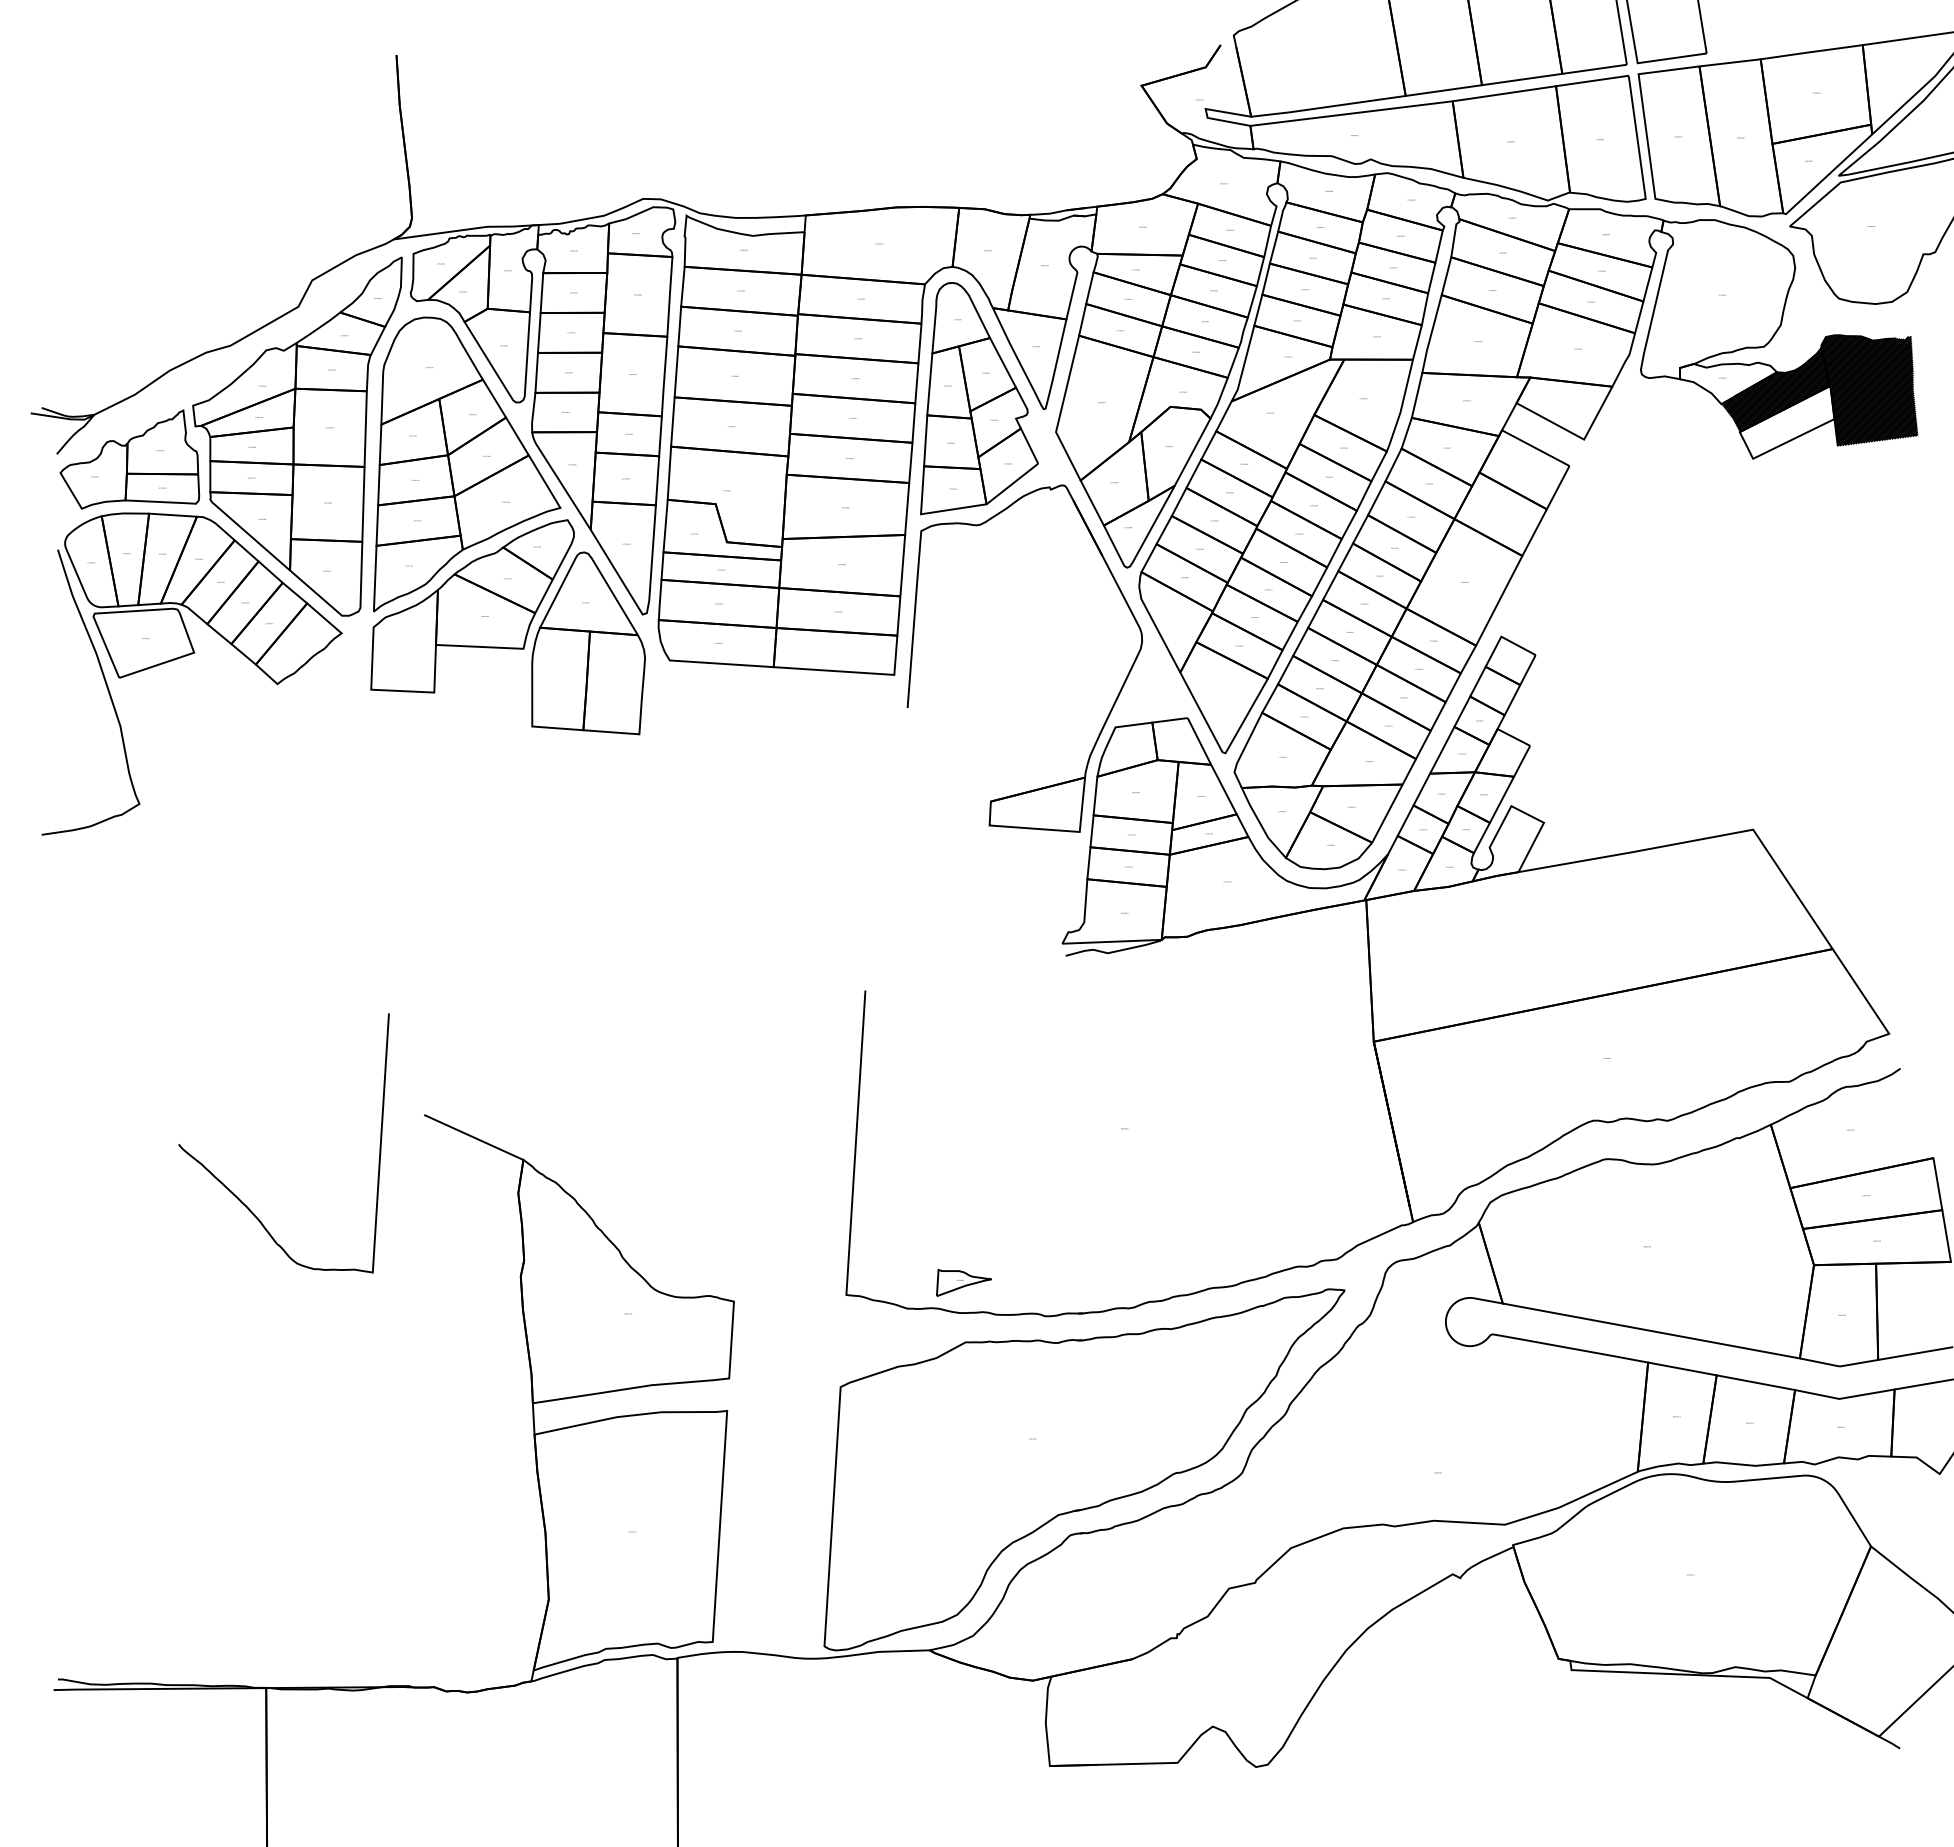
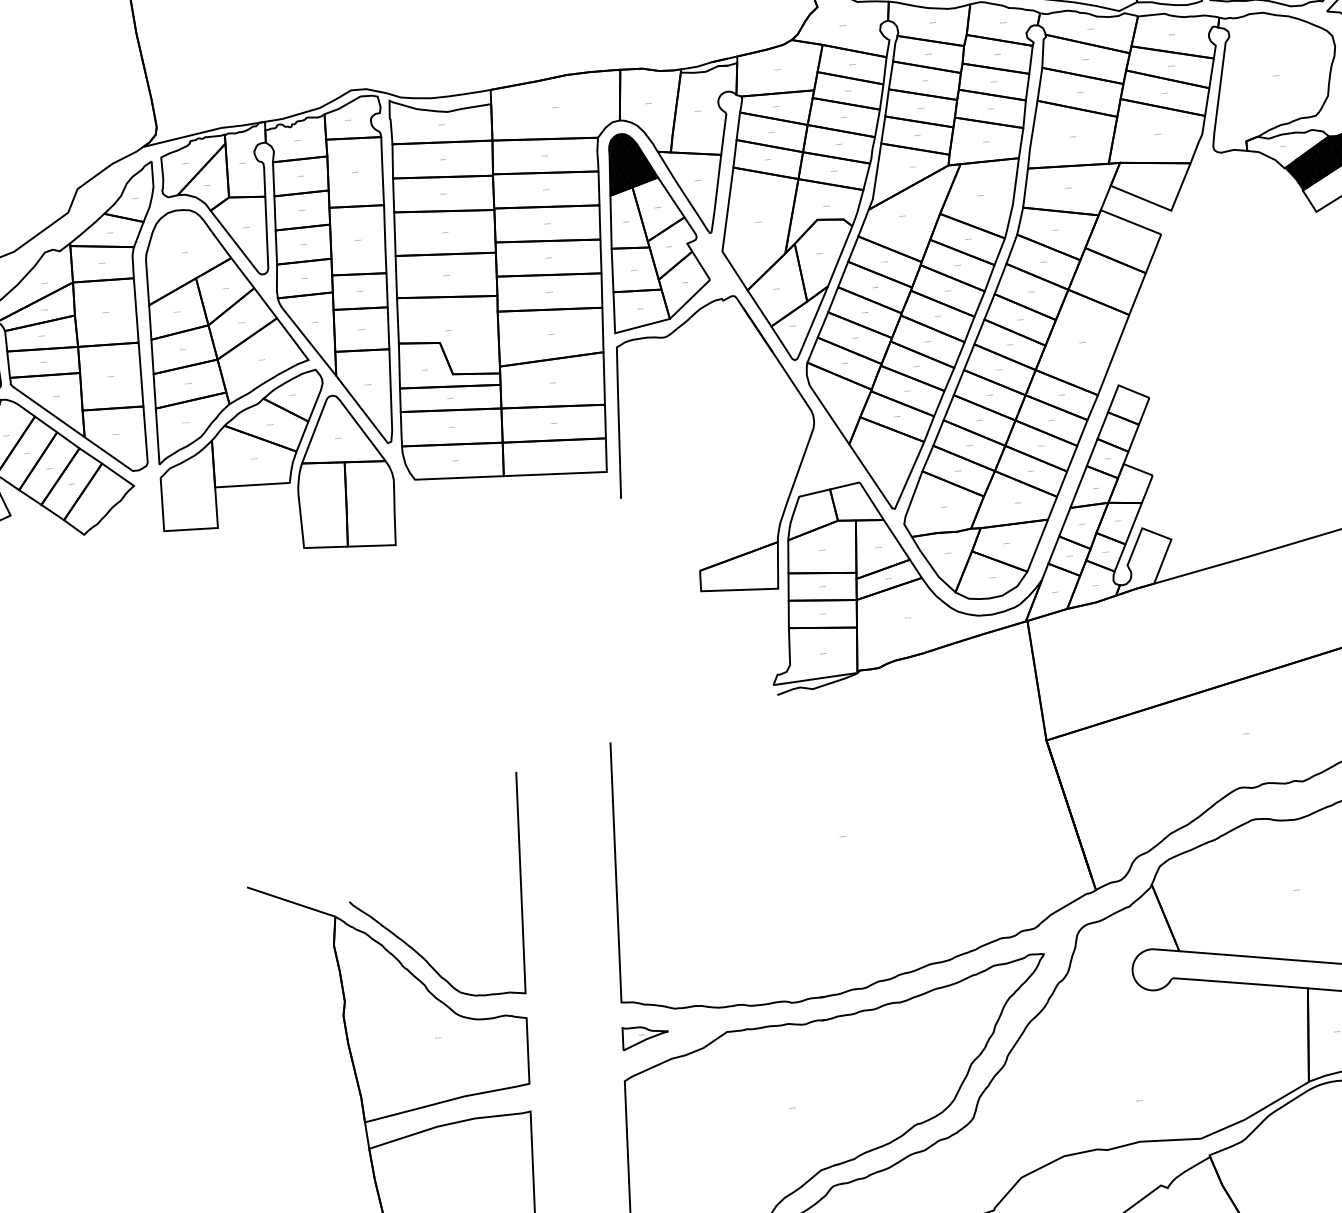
hatch: (960, 317) -> (631, 162), added
curve: (233, 1192) -> (400, 937), moved
part: (963, 1282) -> (644, 1036), moved

